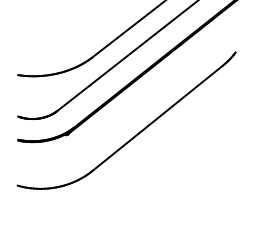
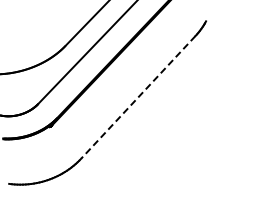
line: (157, 118) -> (138, 97), solid -> dashed

